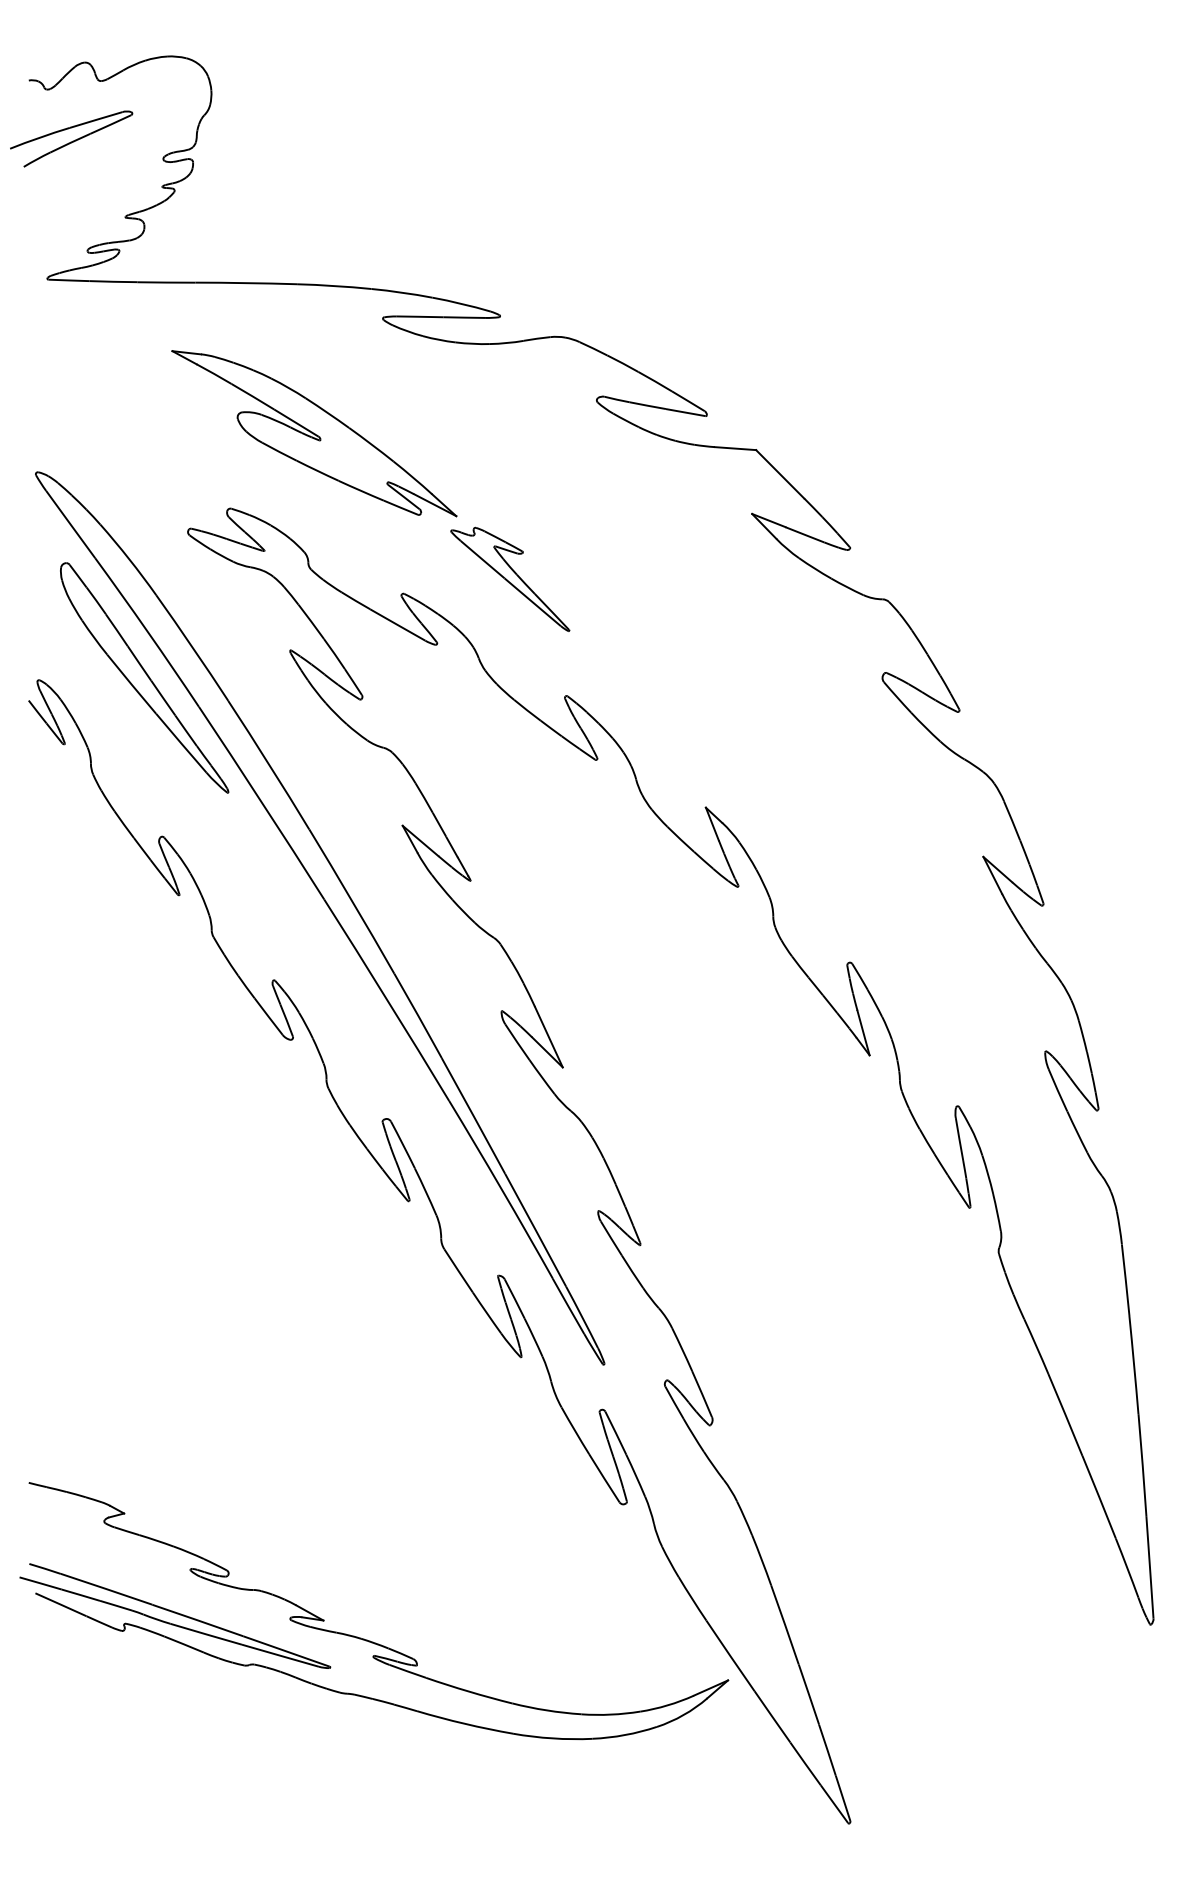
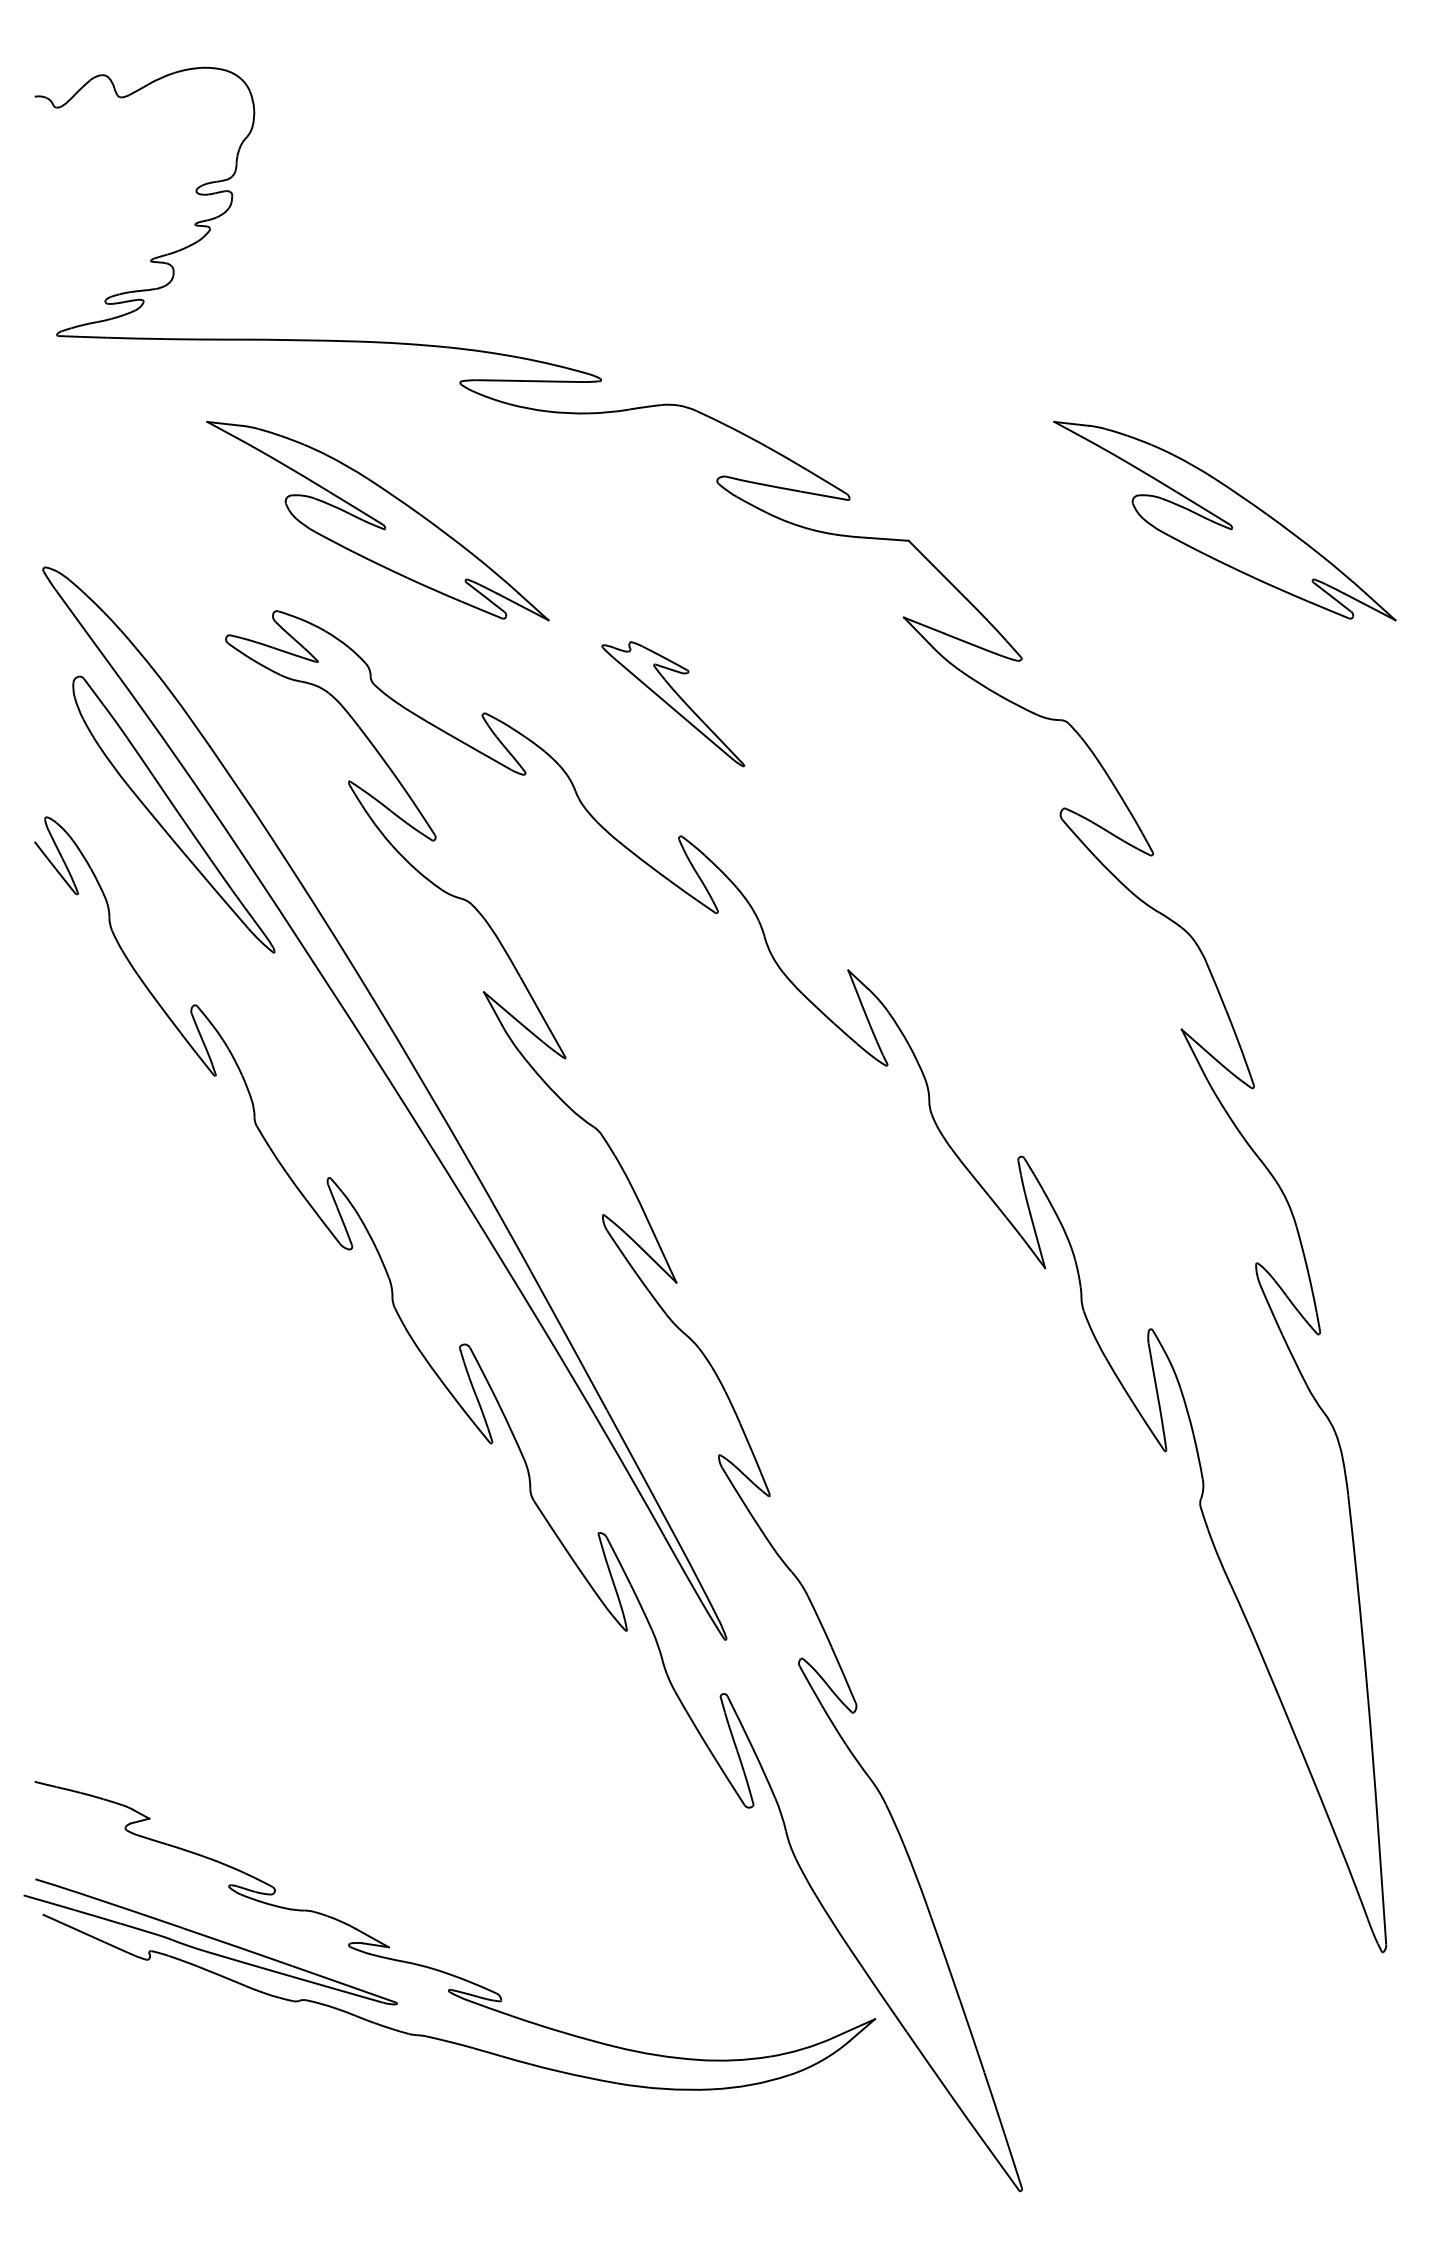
part: (71, 139) -> (85, 167), removed
part: (1018, 433) -> (1224, 520), added
part: (510, 579) -> (673, 704), moved

